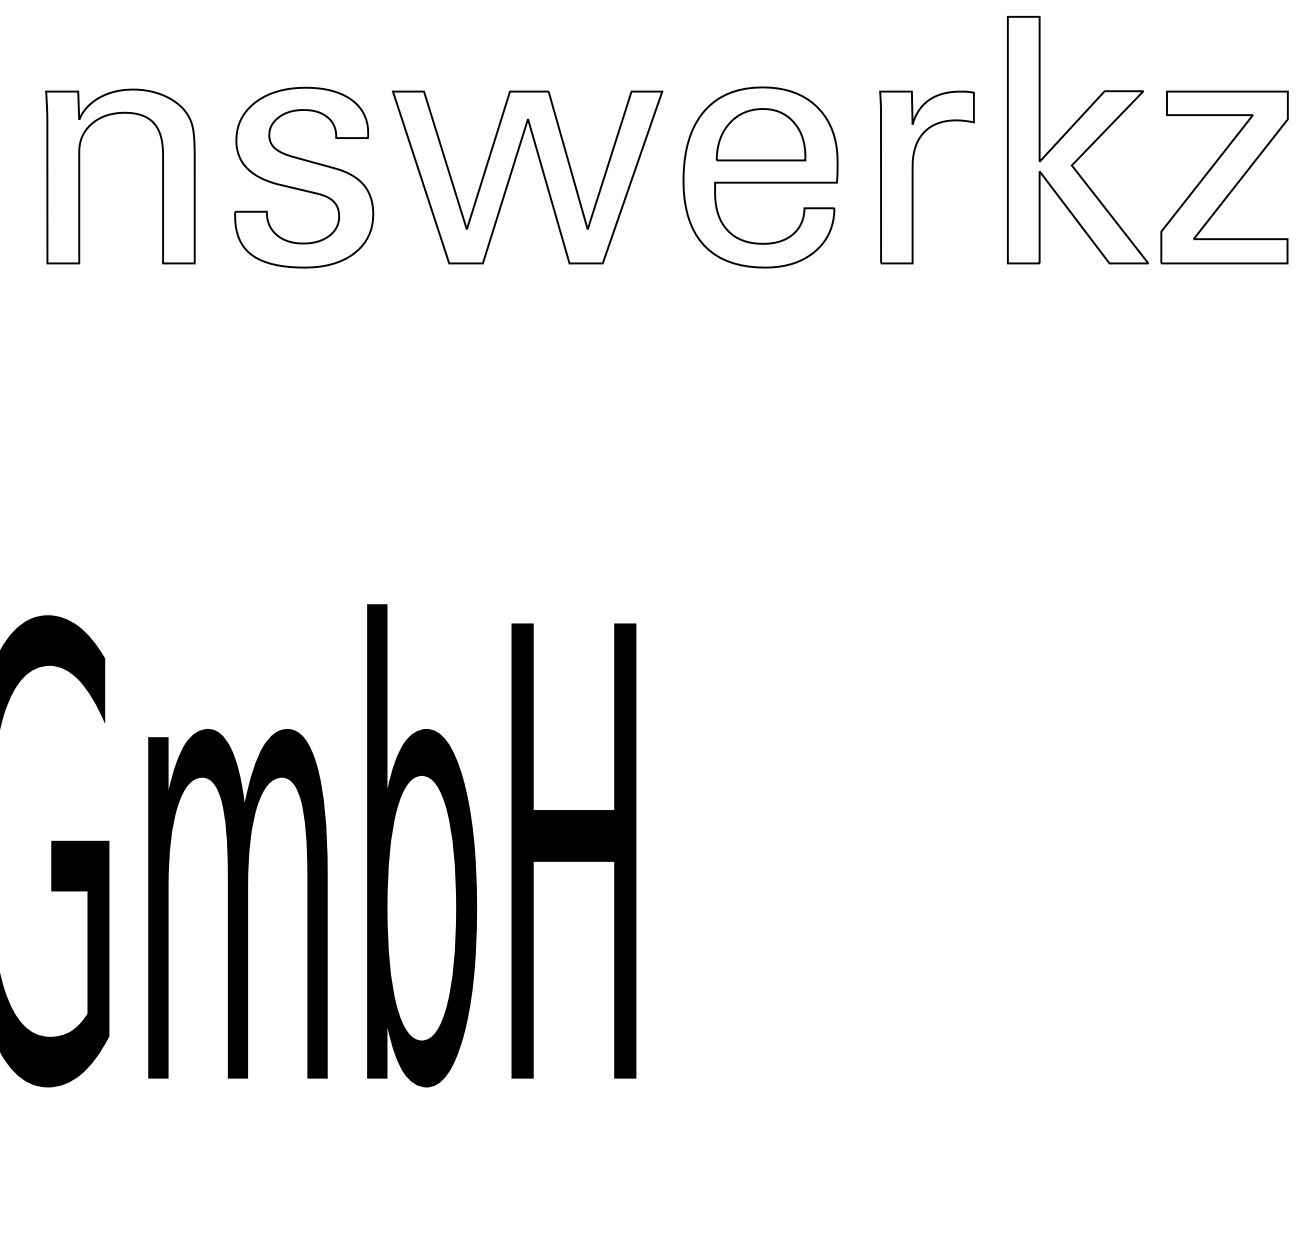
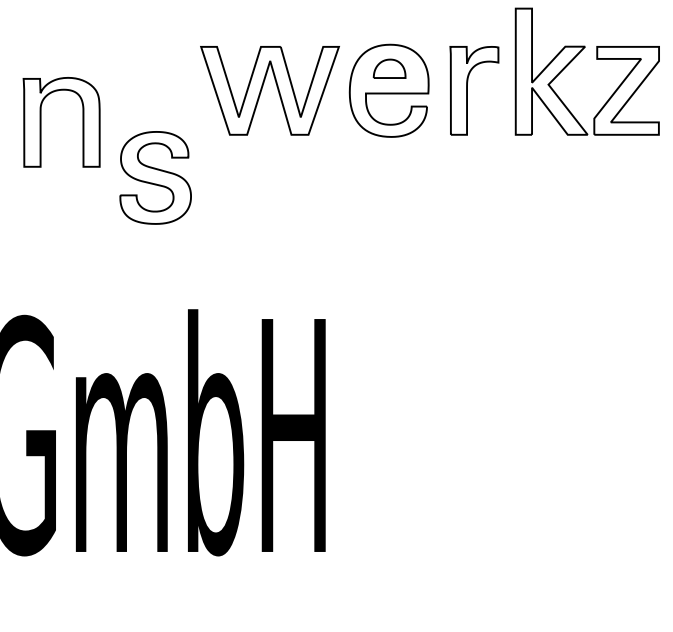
part: (761, 133) -> (389, 68), size x0.7
part: (81, 176) -> (41, 122), moved
part: (303, 176) -> (155, 177), moved

